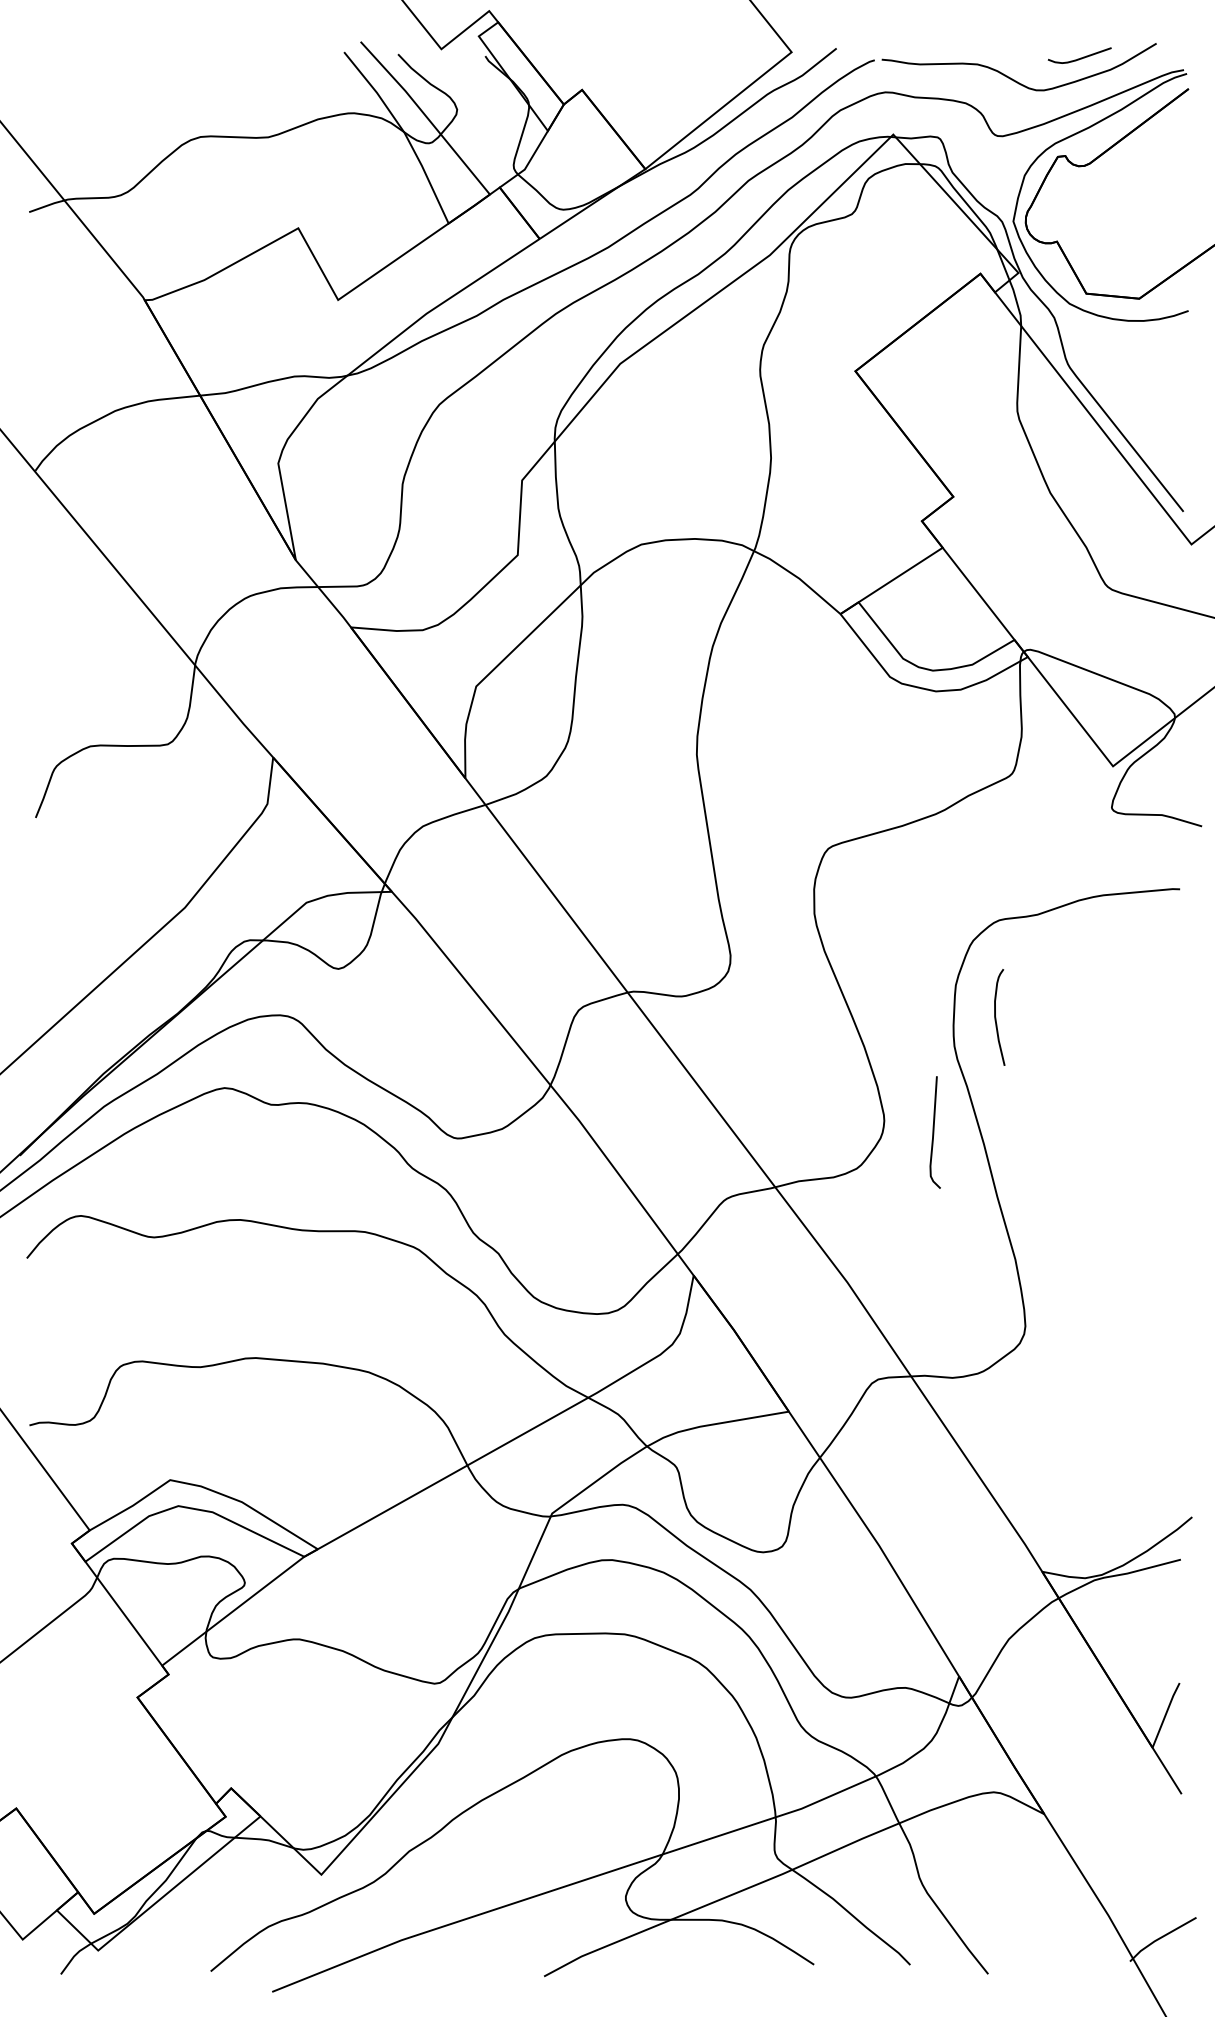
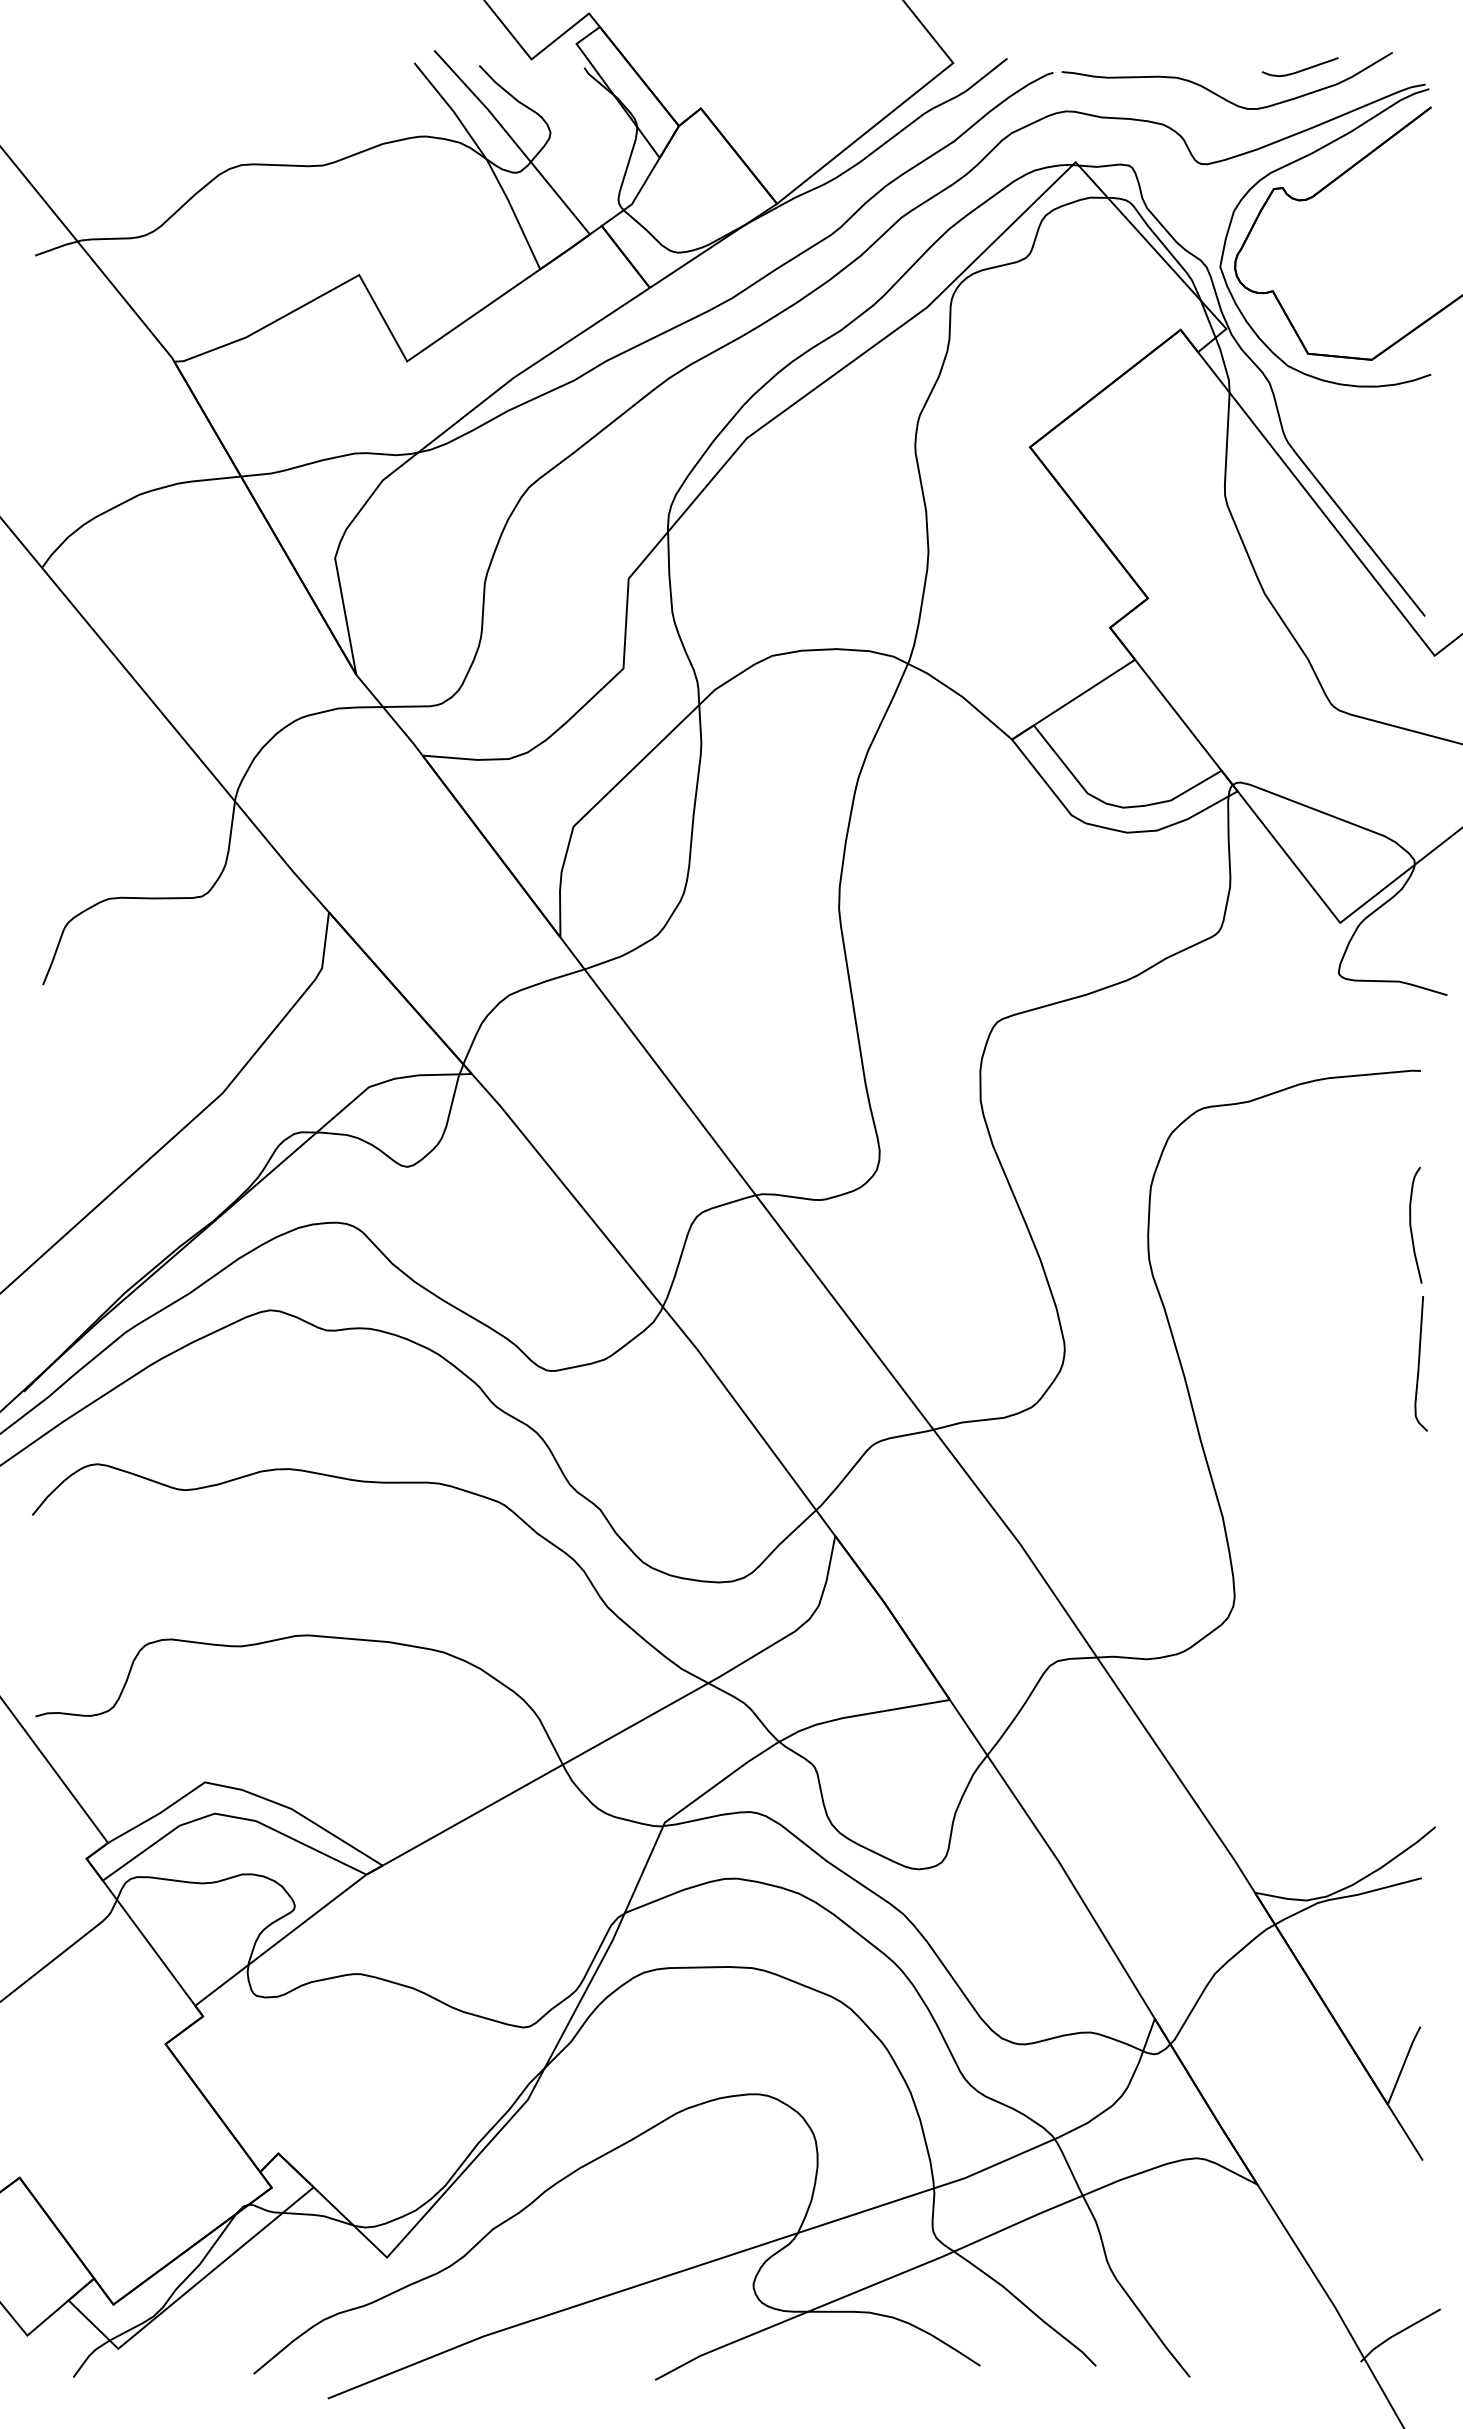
curve: (996, 1017) -> (1411, 1225), moved
curve: (933, 1132) -> (1419, 1363), moved

